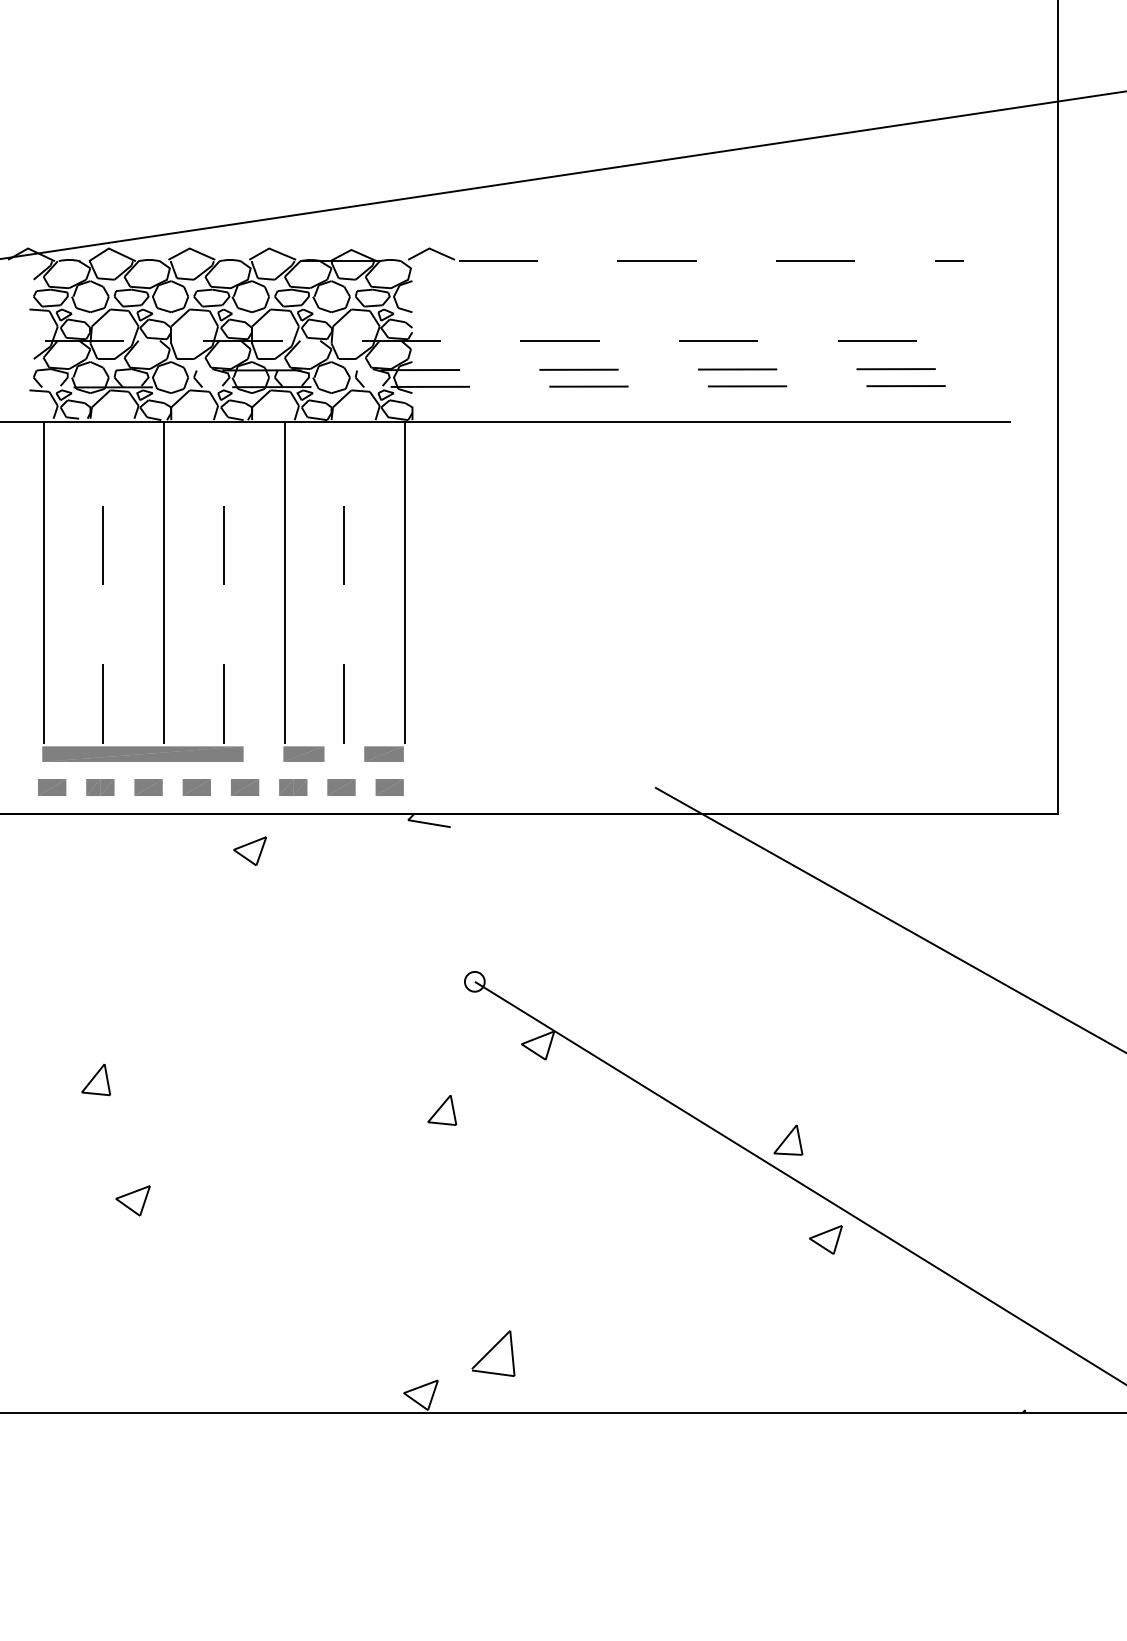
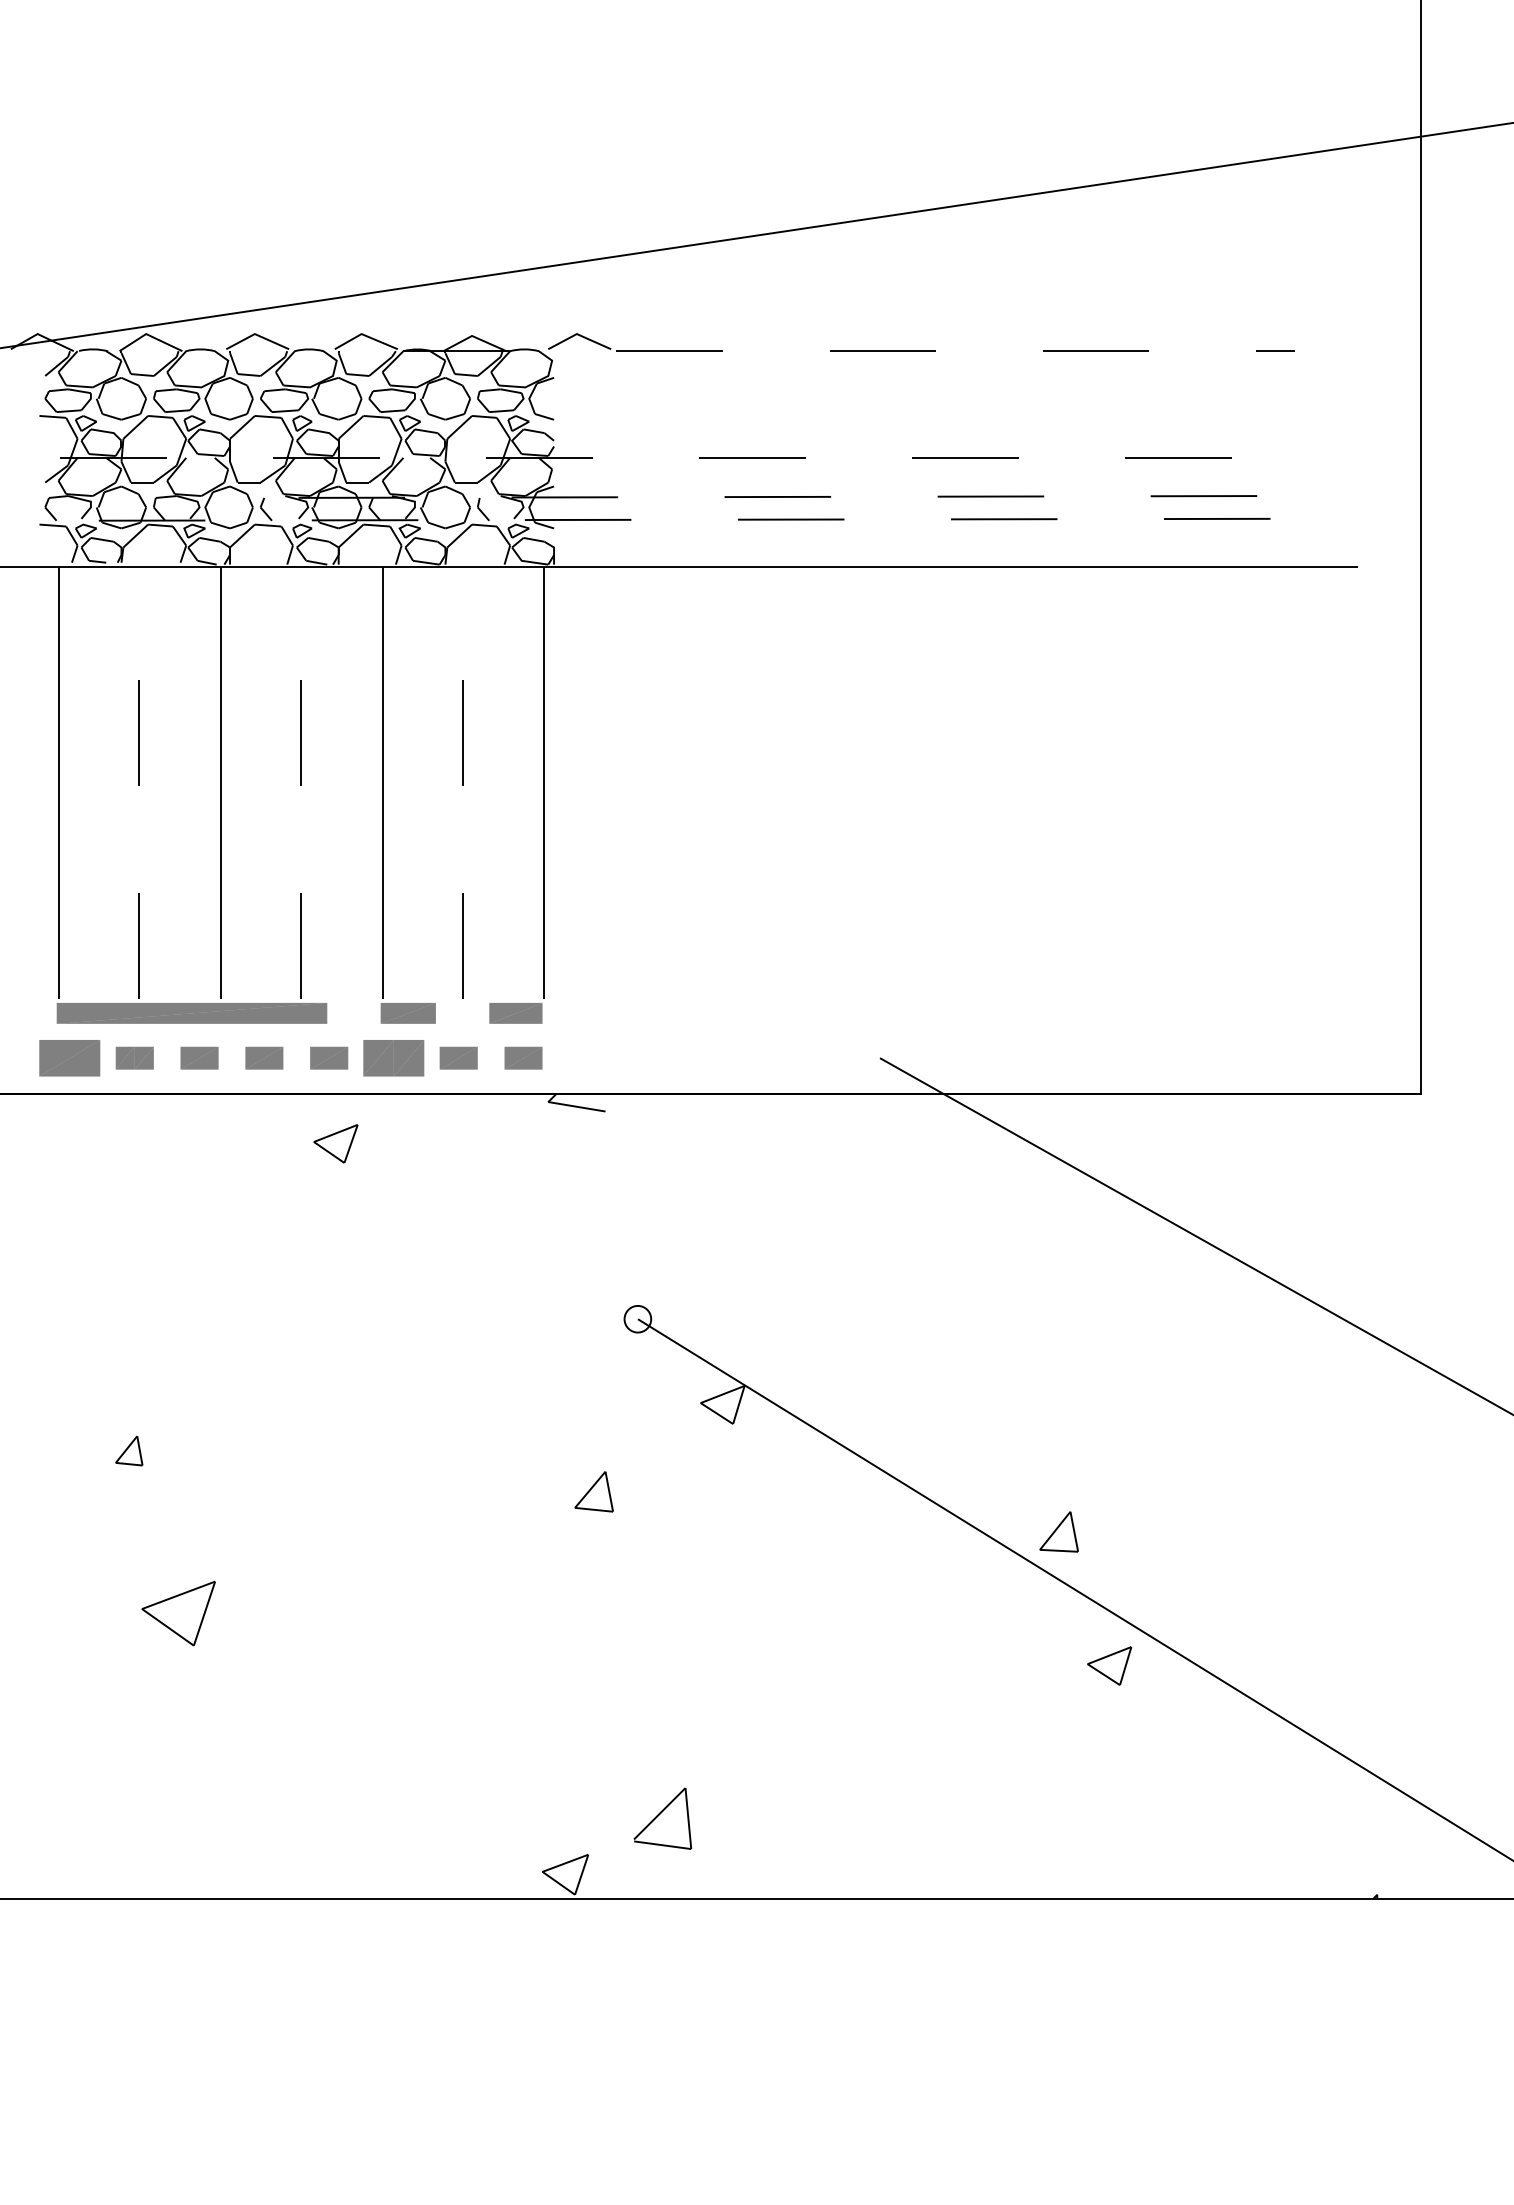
part: (52, 787) -> (70, 1058), size x1.6
part: (293, 787) -> (394, 1058), size x1.6
part: (96, 1079) -> (129, 1450), size x0.7
part: (132, 1200) -> (177, 1613), size x1.6

